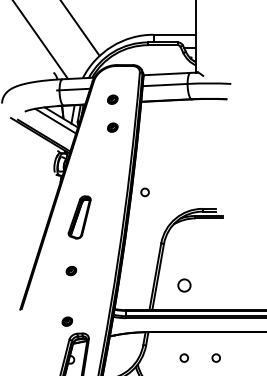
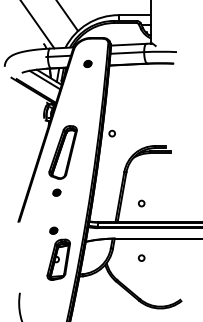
part: (112, 127) -> (87, 84), removed
part: (78, 217) -> (62, 152), size x1.67
circle: (184, 285) -> (141, 203), size x0.62
circle: (215, 357) -> (165, 257), removed

